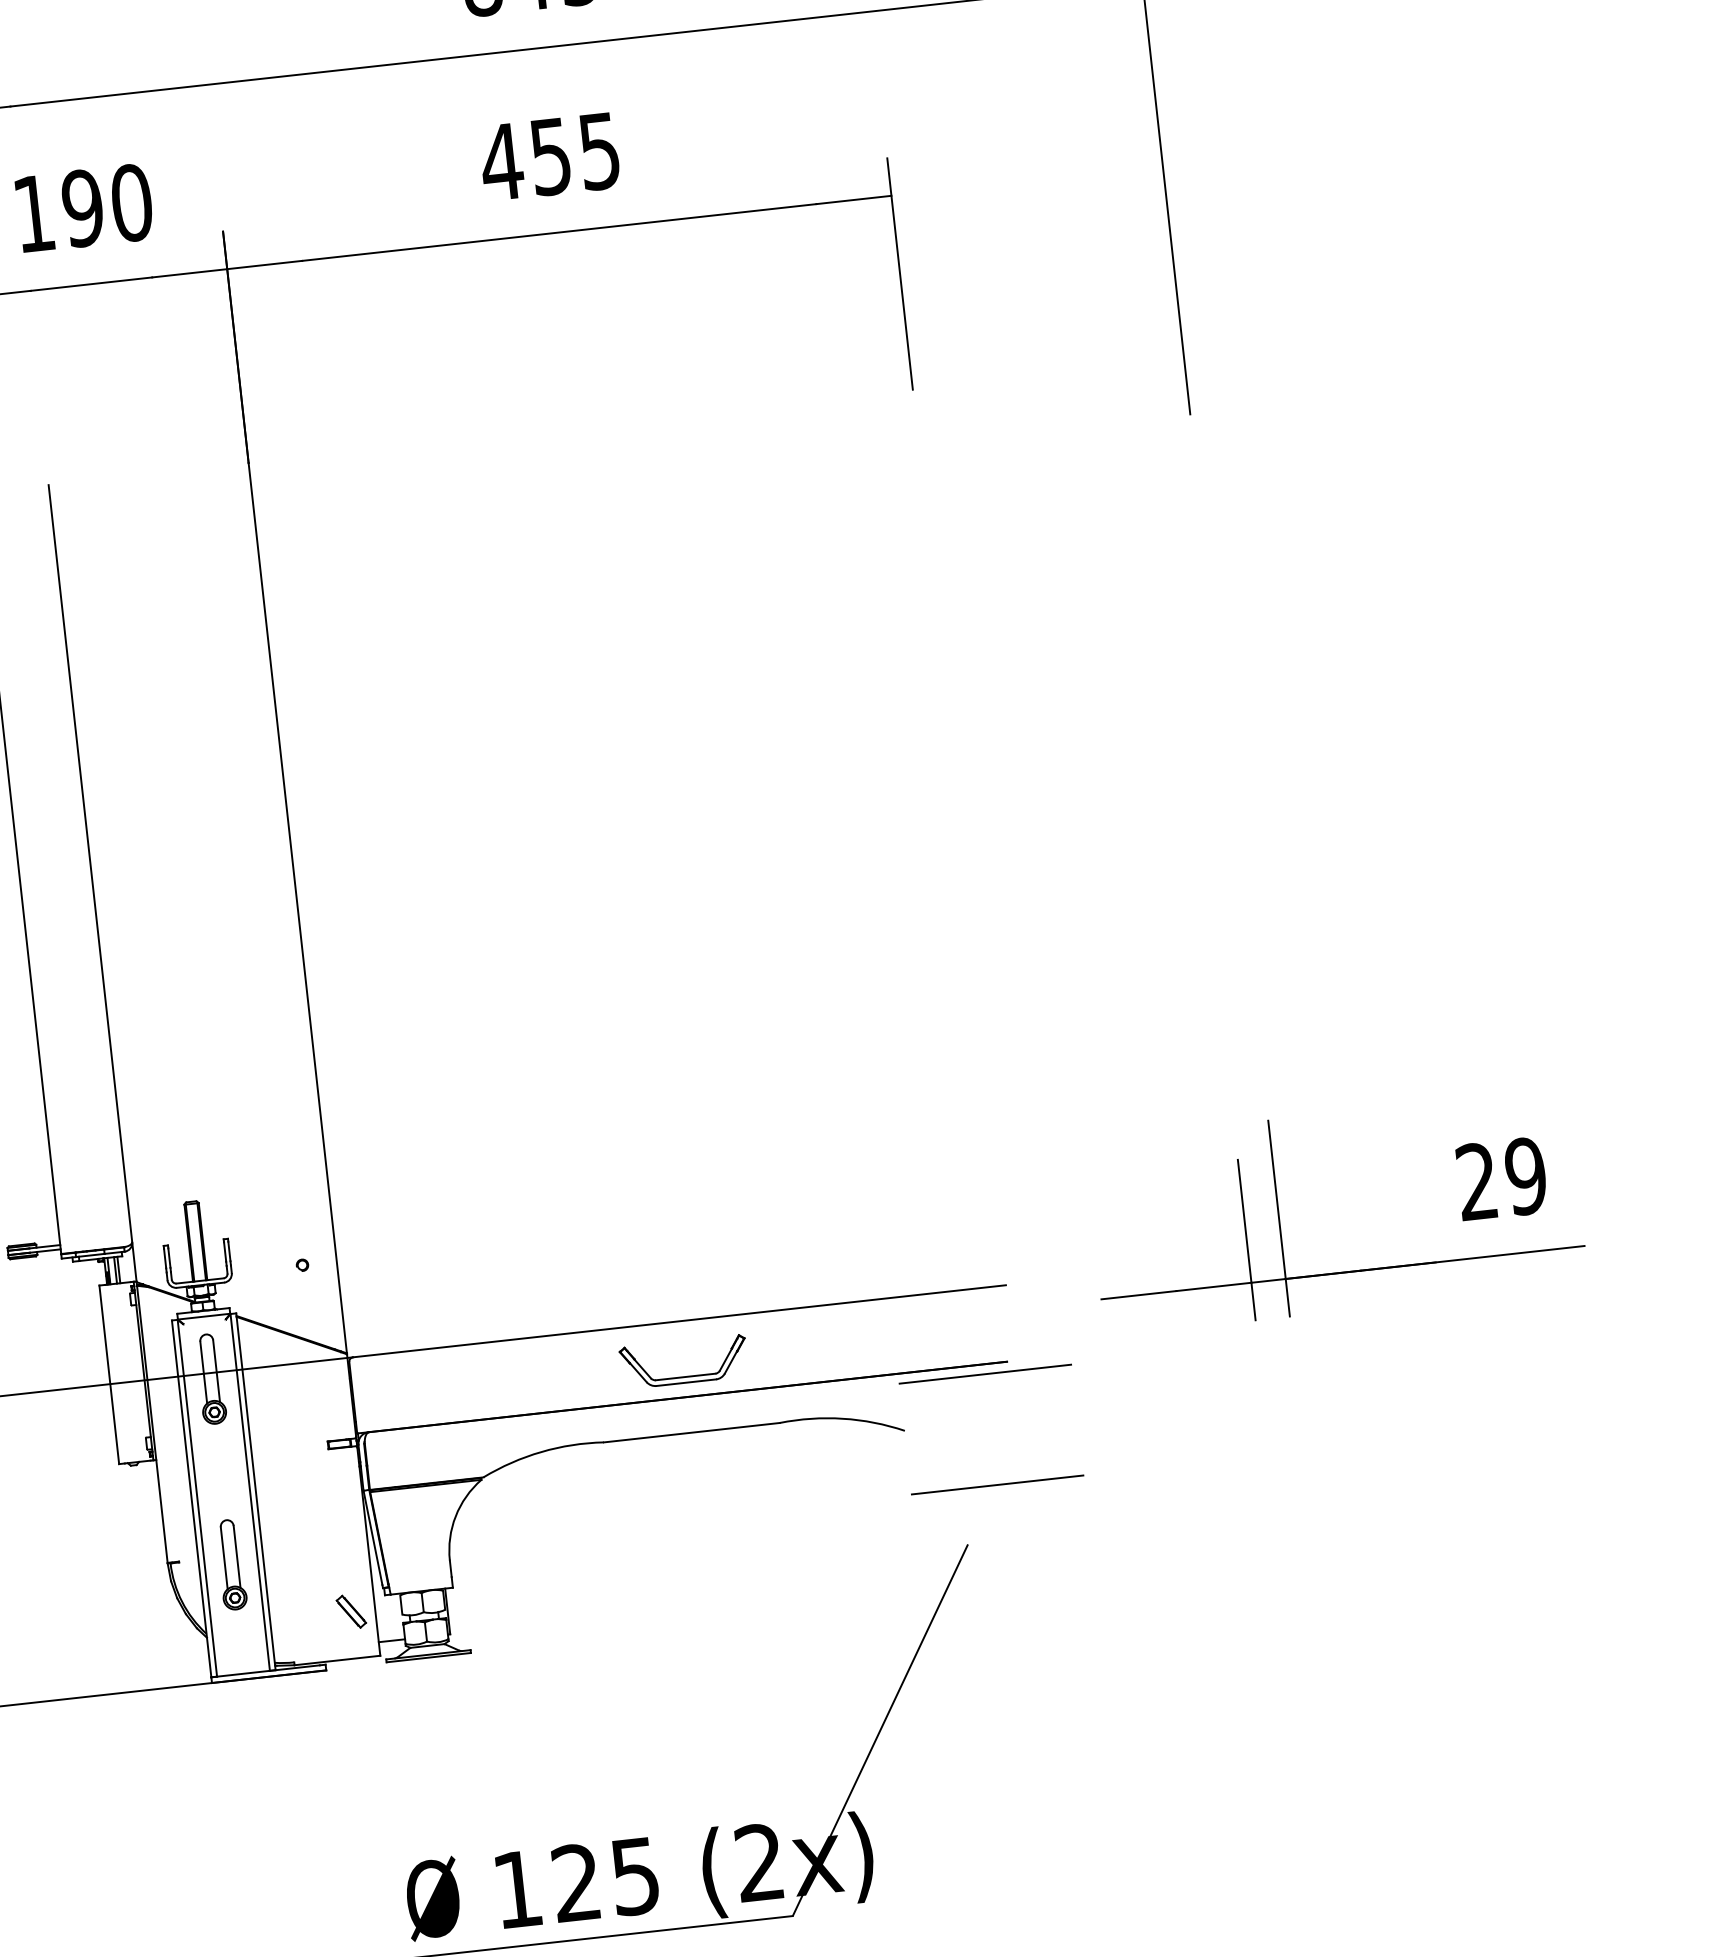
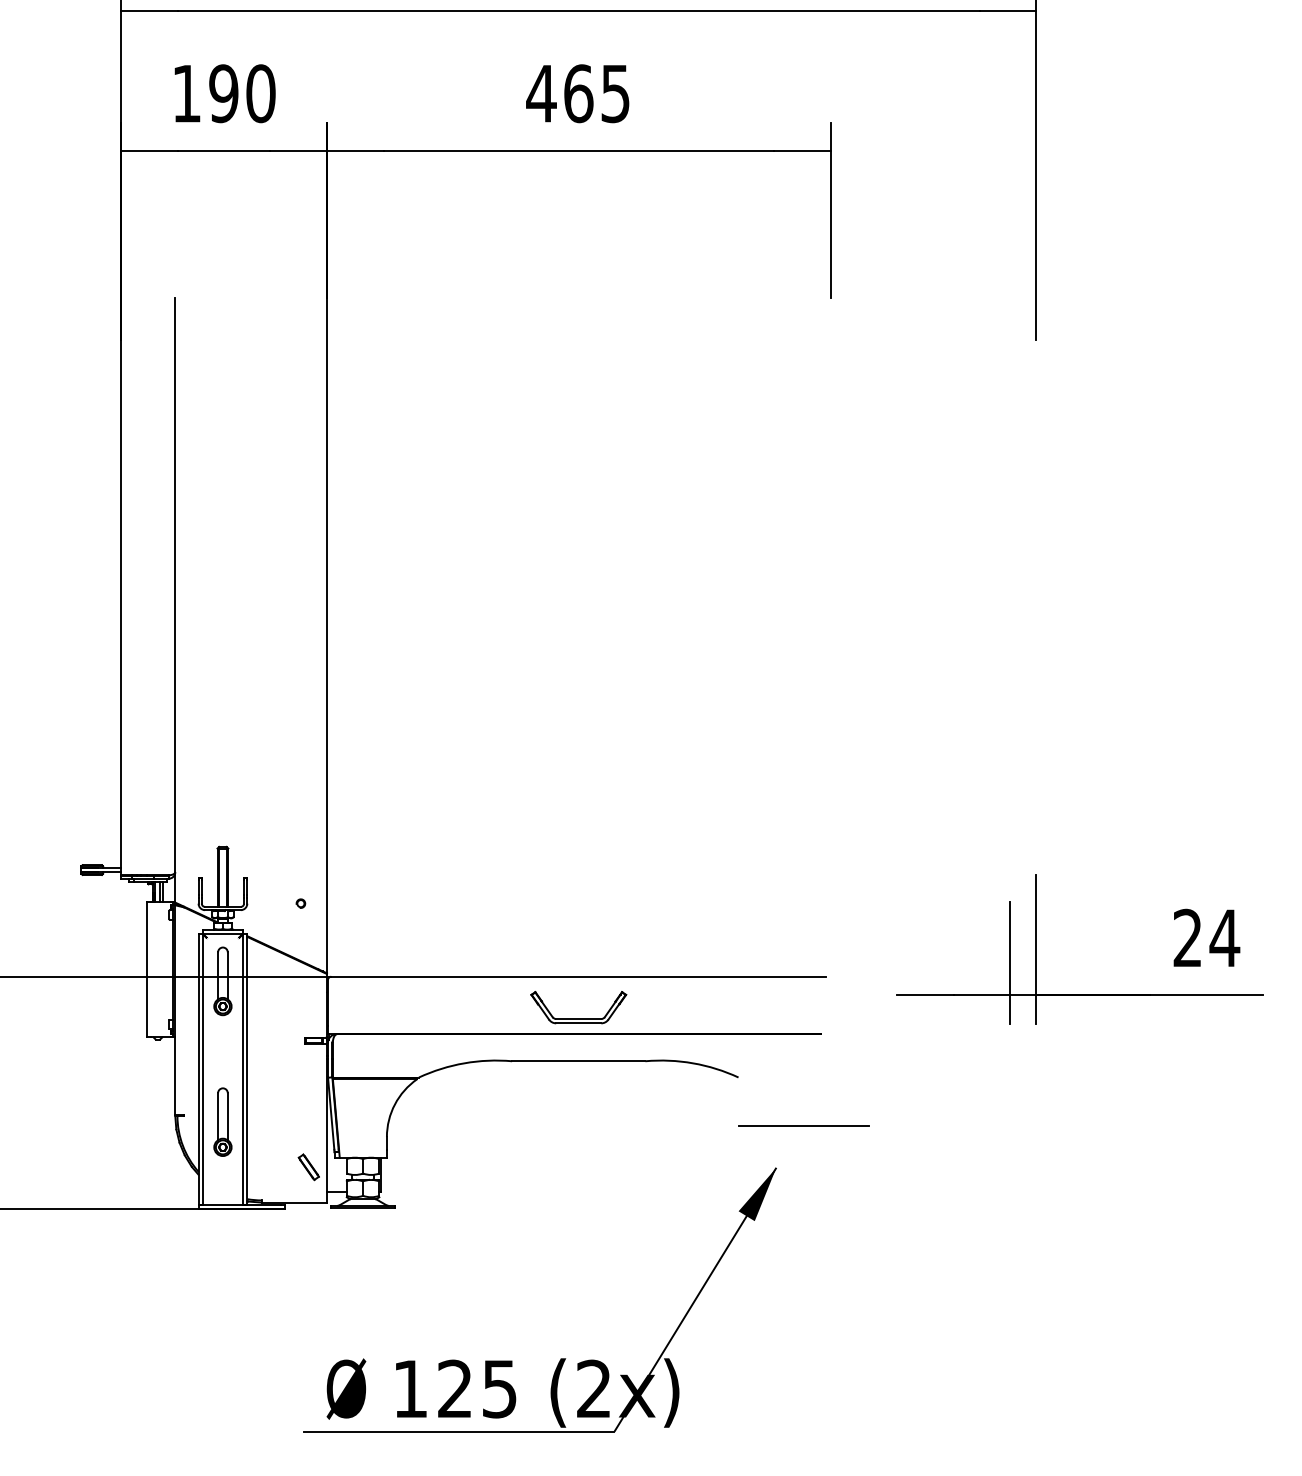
text: (550, 156) -> (578, 93), 455 -> 465
text: (1525, 1175) -> (1224, 937), 29 -> 24
line: (985, 1373) -> (803, 1041), removed
fill: (946, 1582) -> (757, 1194), added

